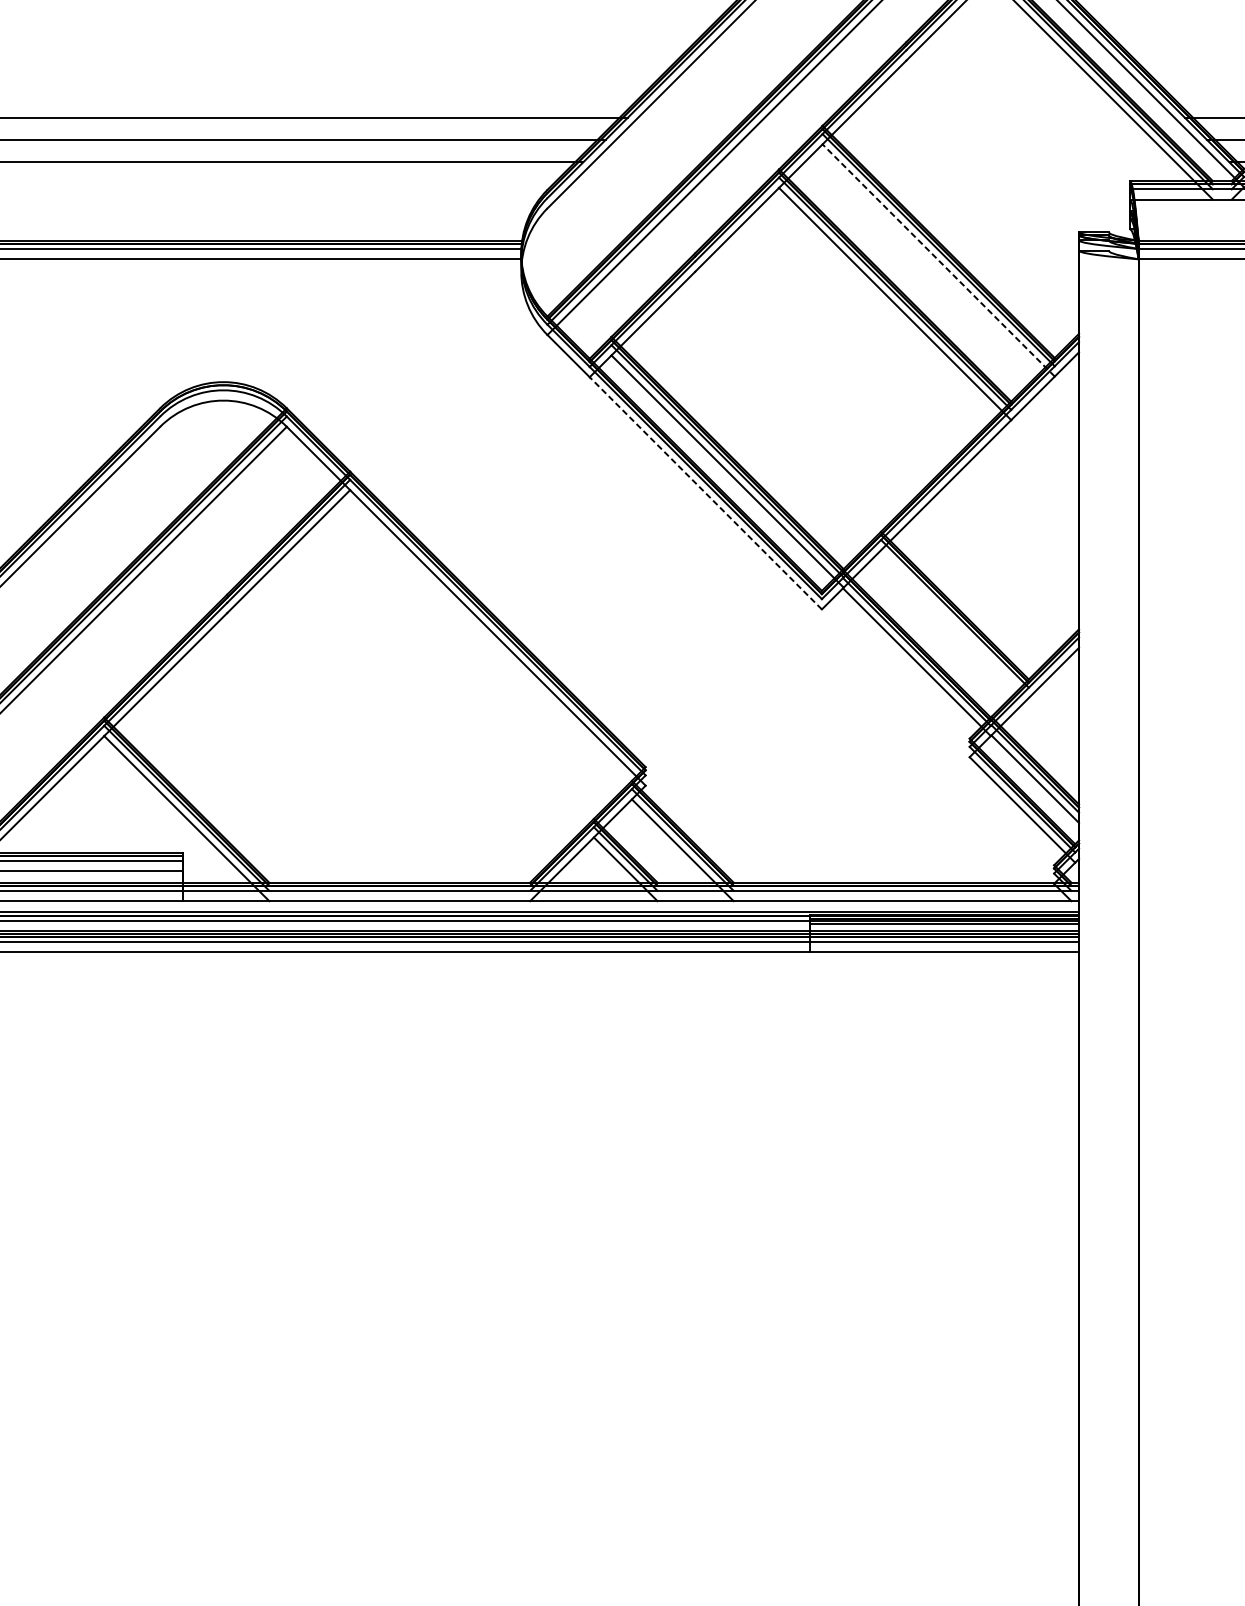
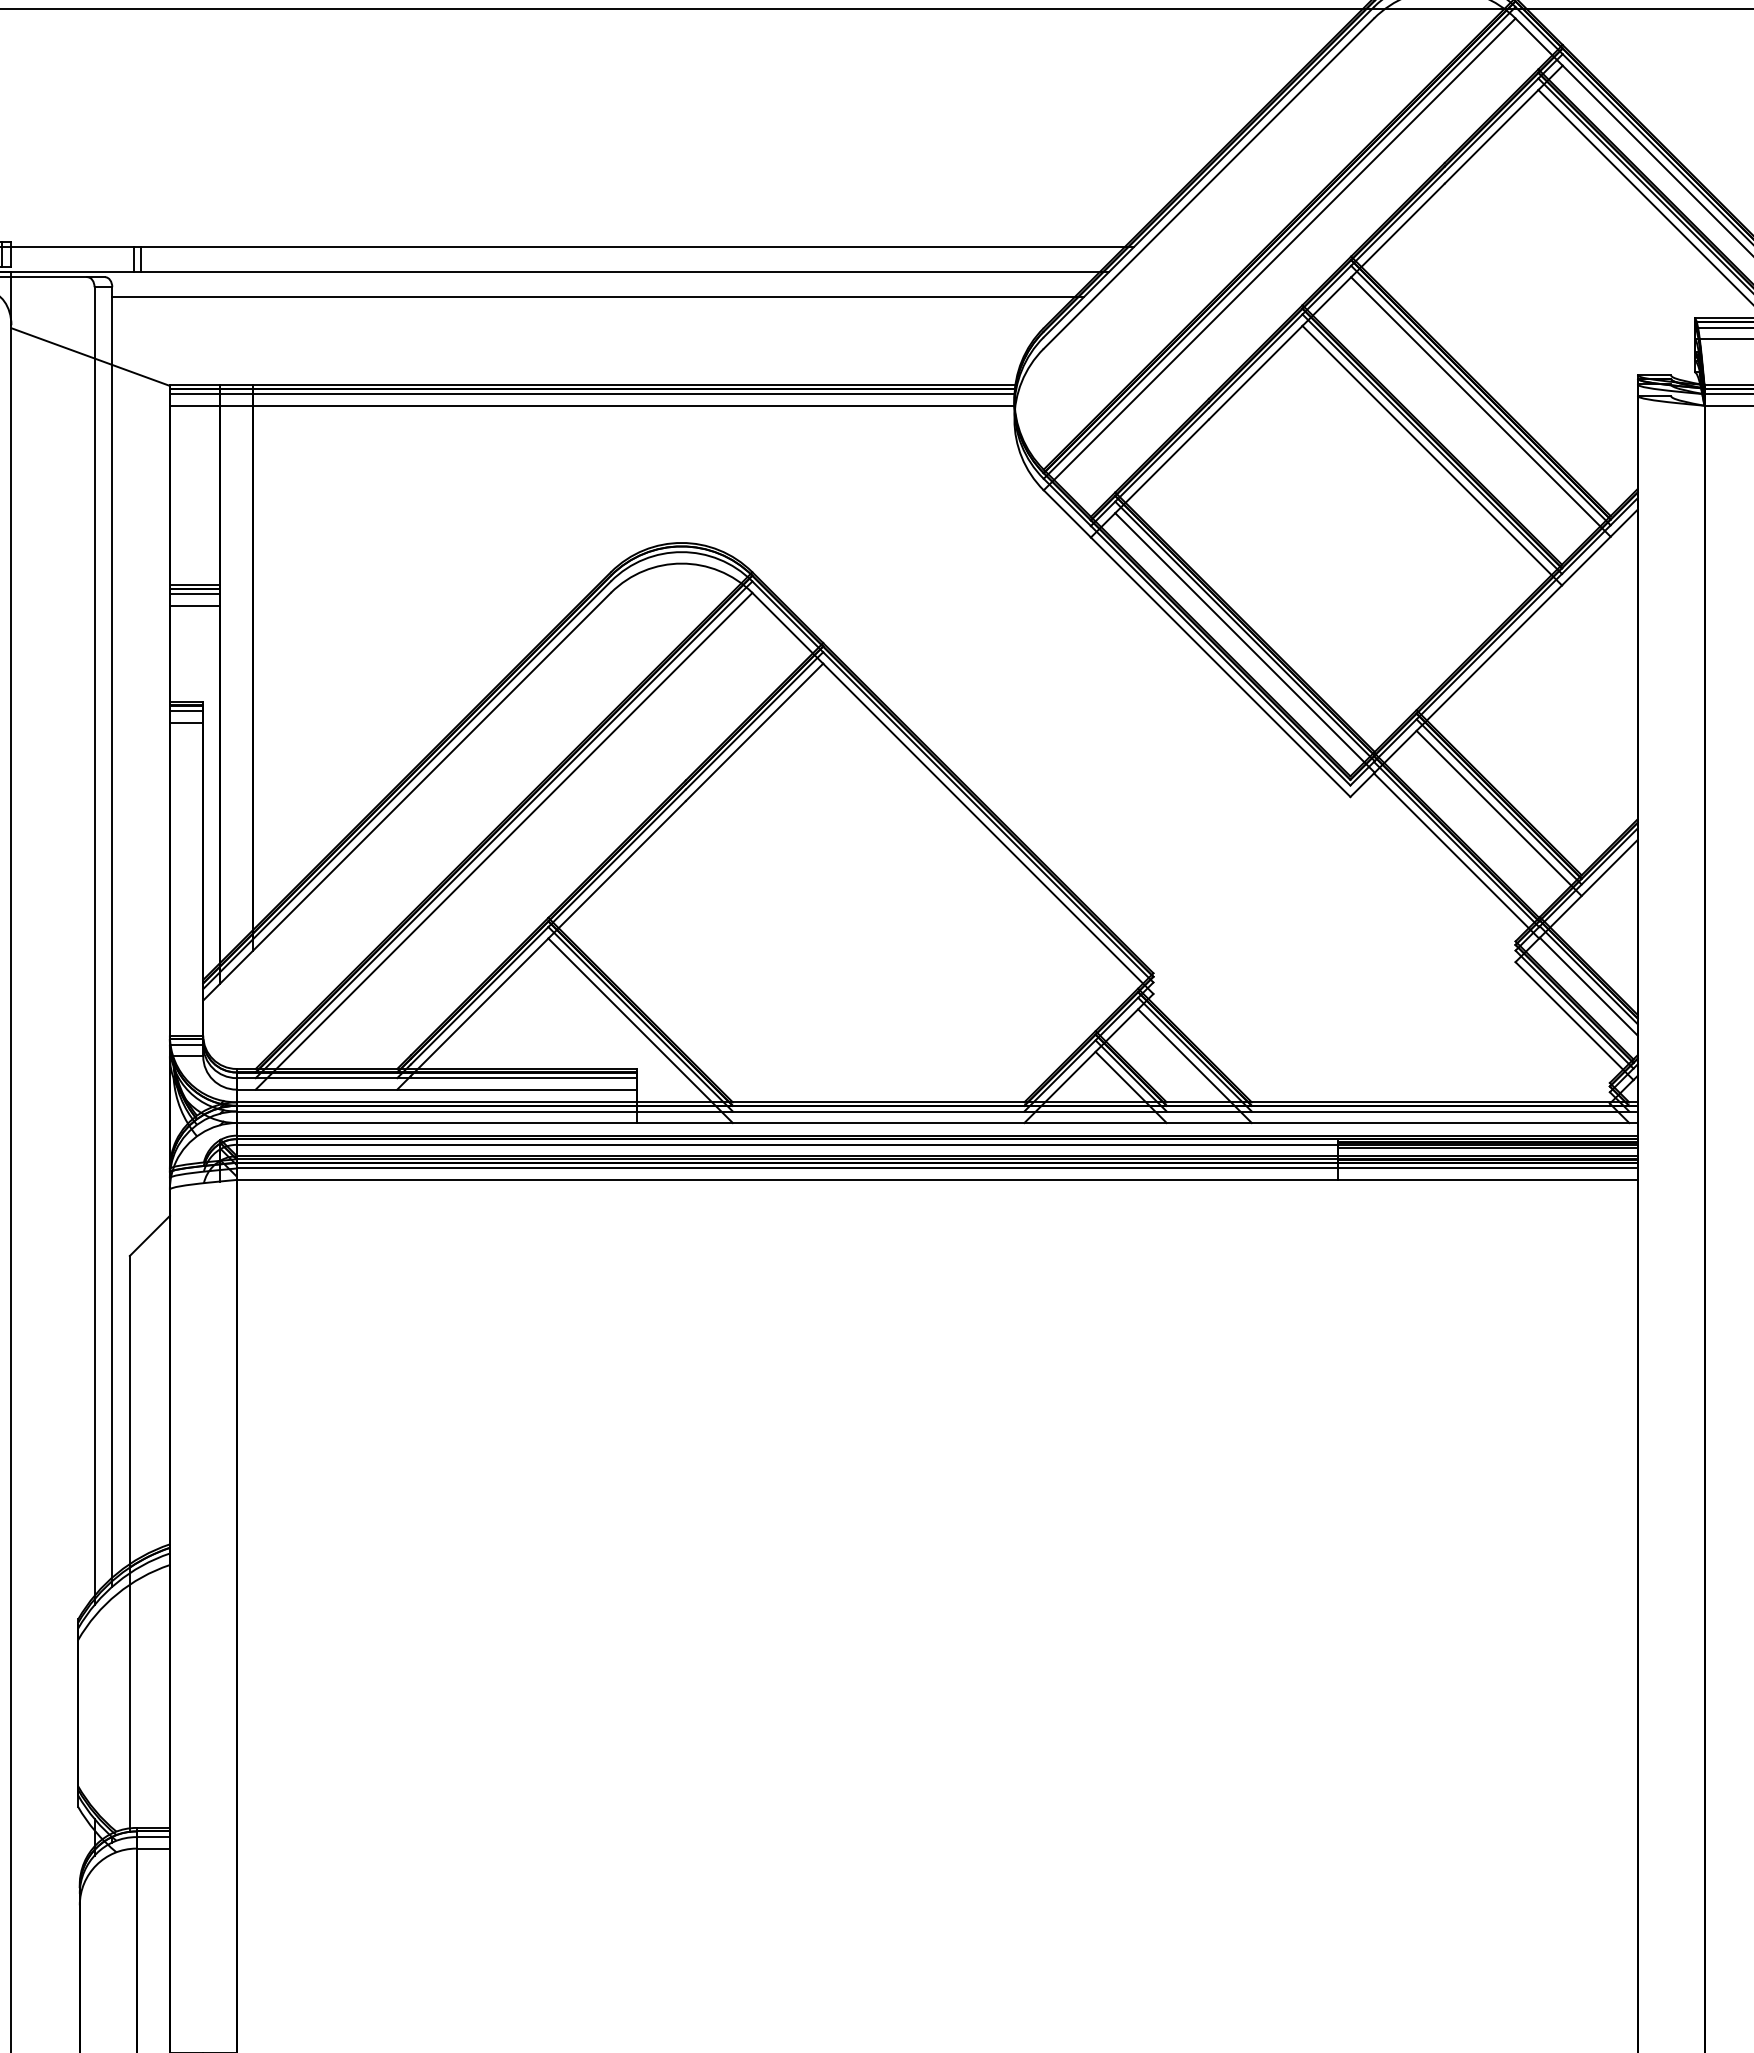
line: (938, 260) -> (1480, 406), dashed -> solid
line: (705, 492) -> (1220, 666), dashed -> solid
line: (954, 623) -> (1498, 812), added

